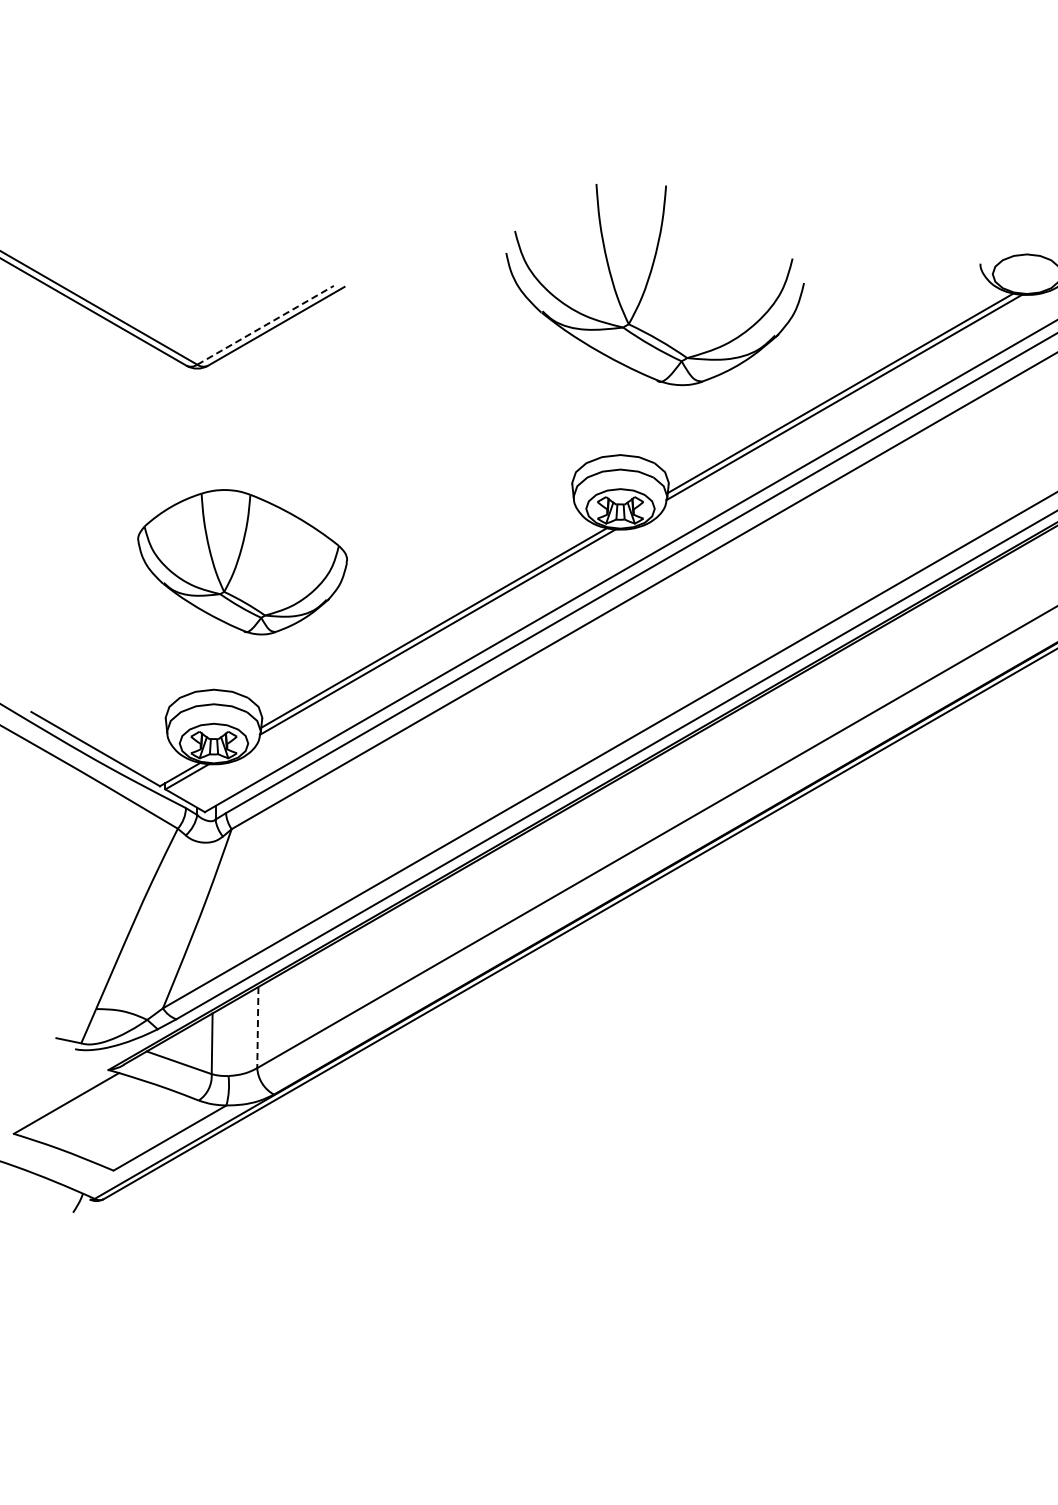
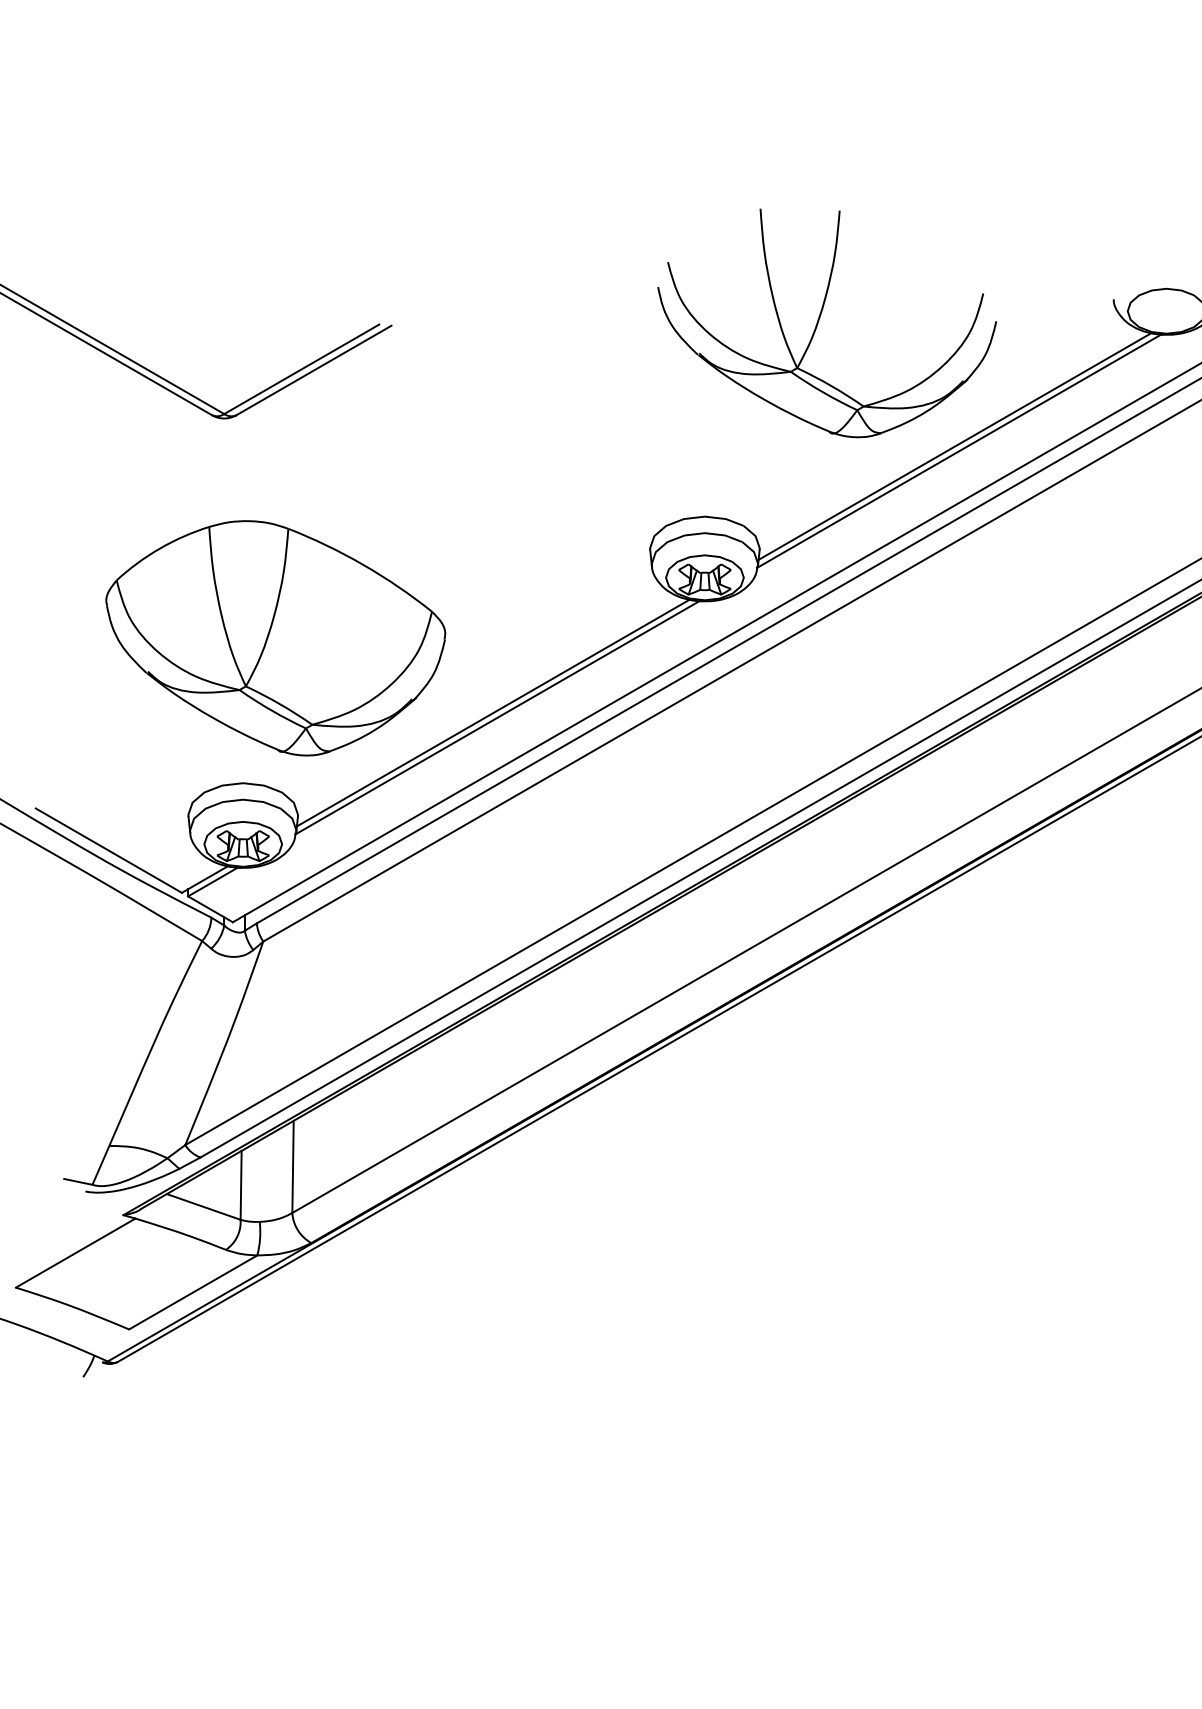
part: (648, 282) -> (819, 320), moved
line: (265, 325) -> (301, 369), dashed -> solid
part: (242, 562) -> (275, 638), size x1.43
line: (257, 1027) -> (292, 1166), dashed -> solid

